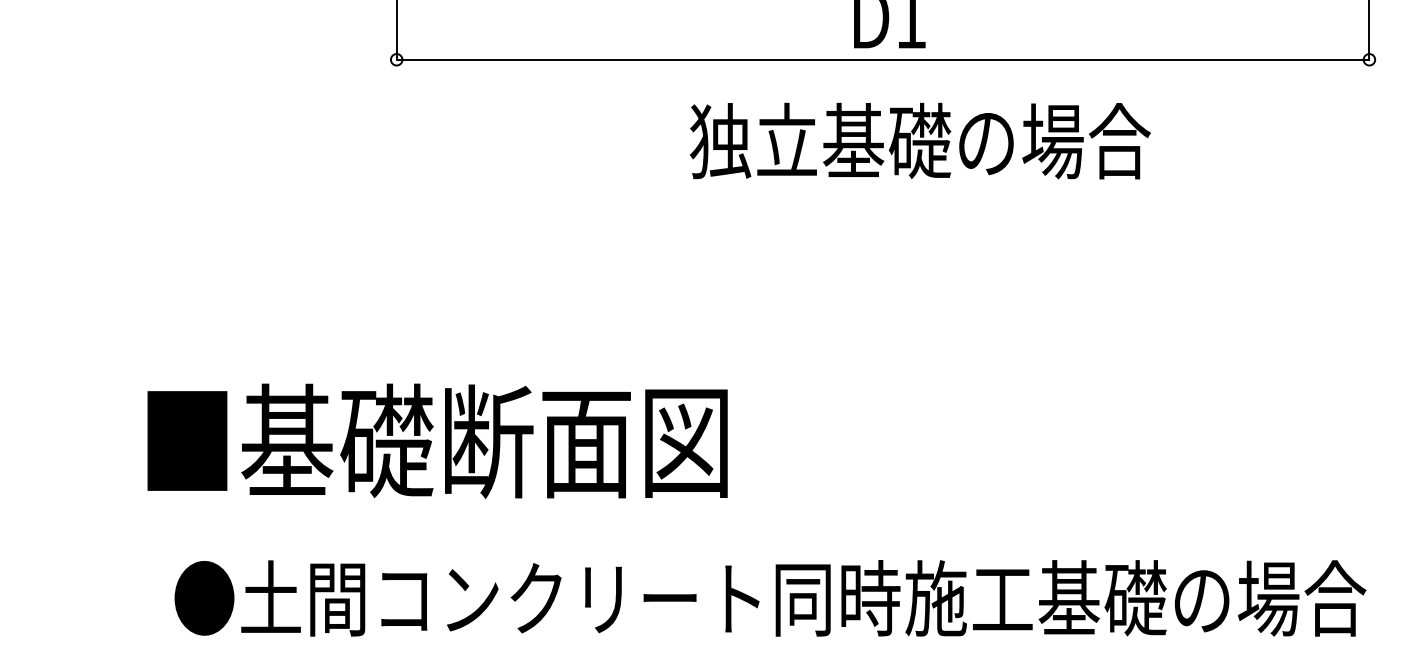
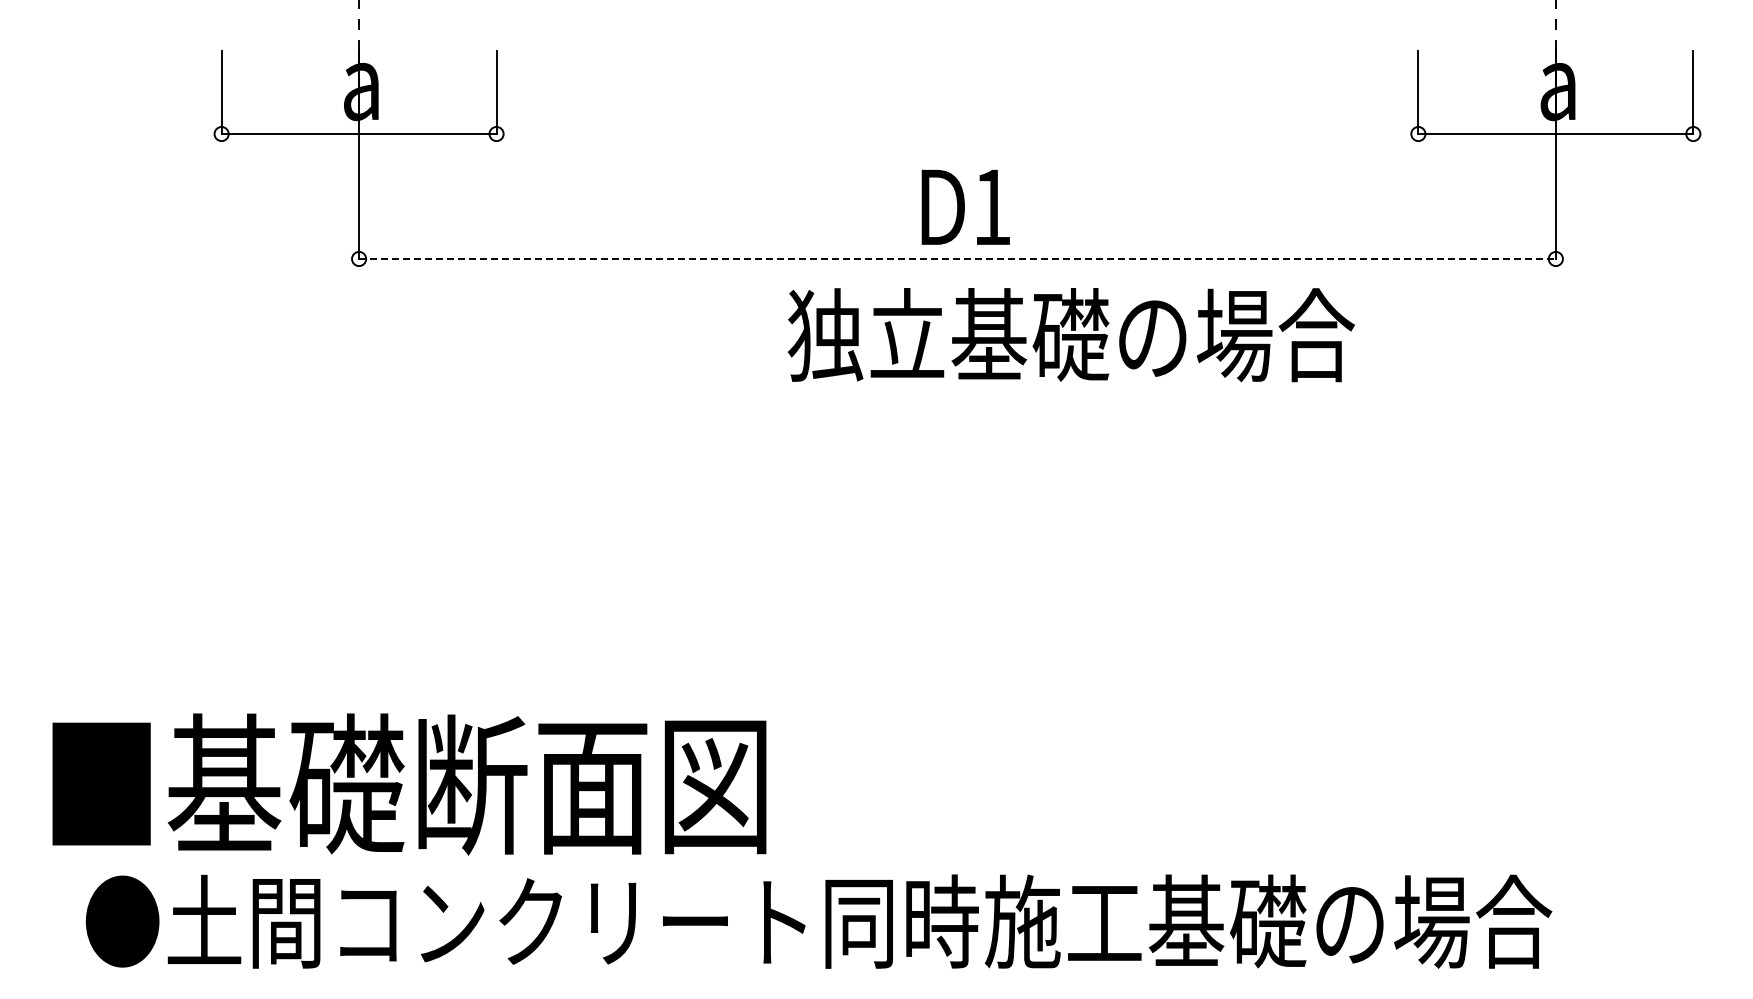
line: (883, 60) -> (957, 259), solid -> dashed
text: (919, 141) -> (1070, 335), moved
text: (437, 441) -> (409, 784), moved

